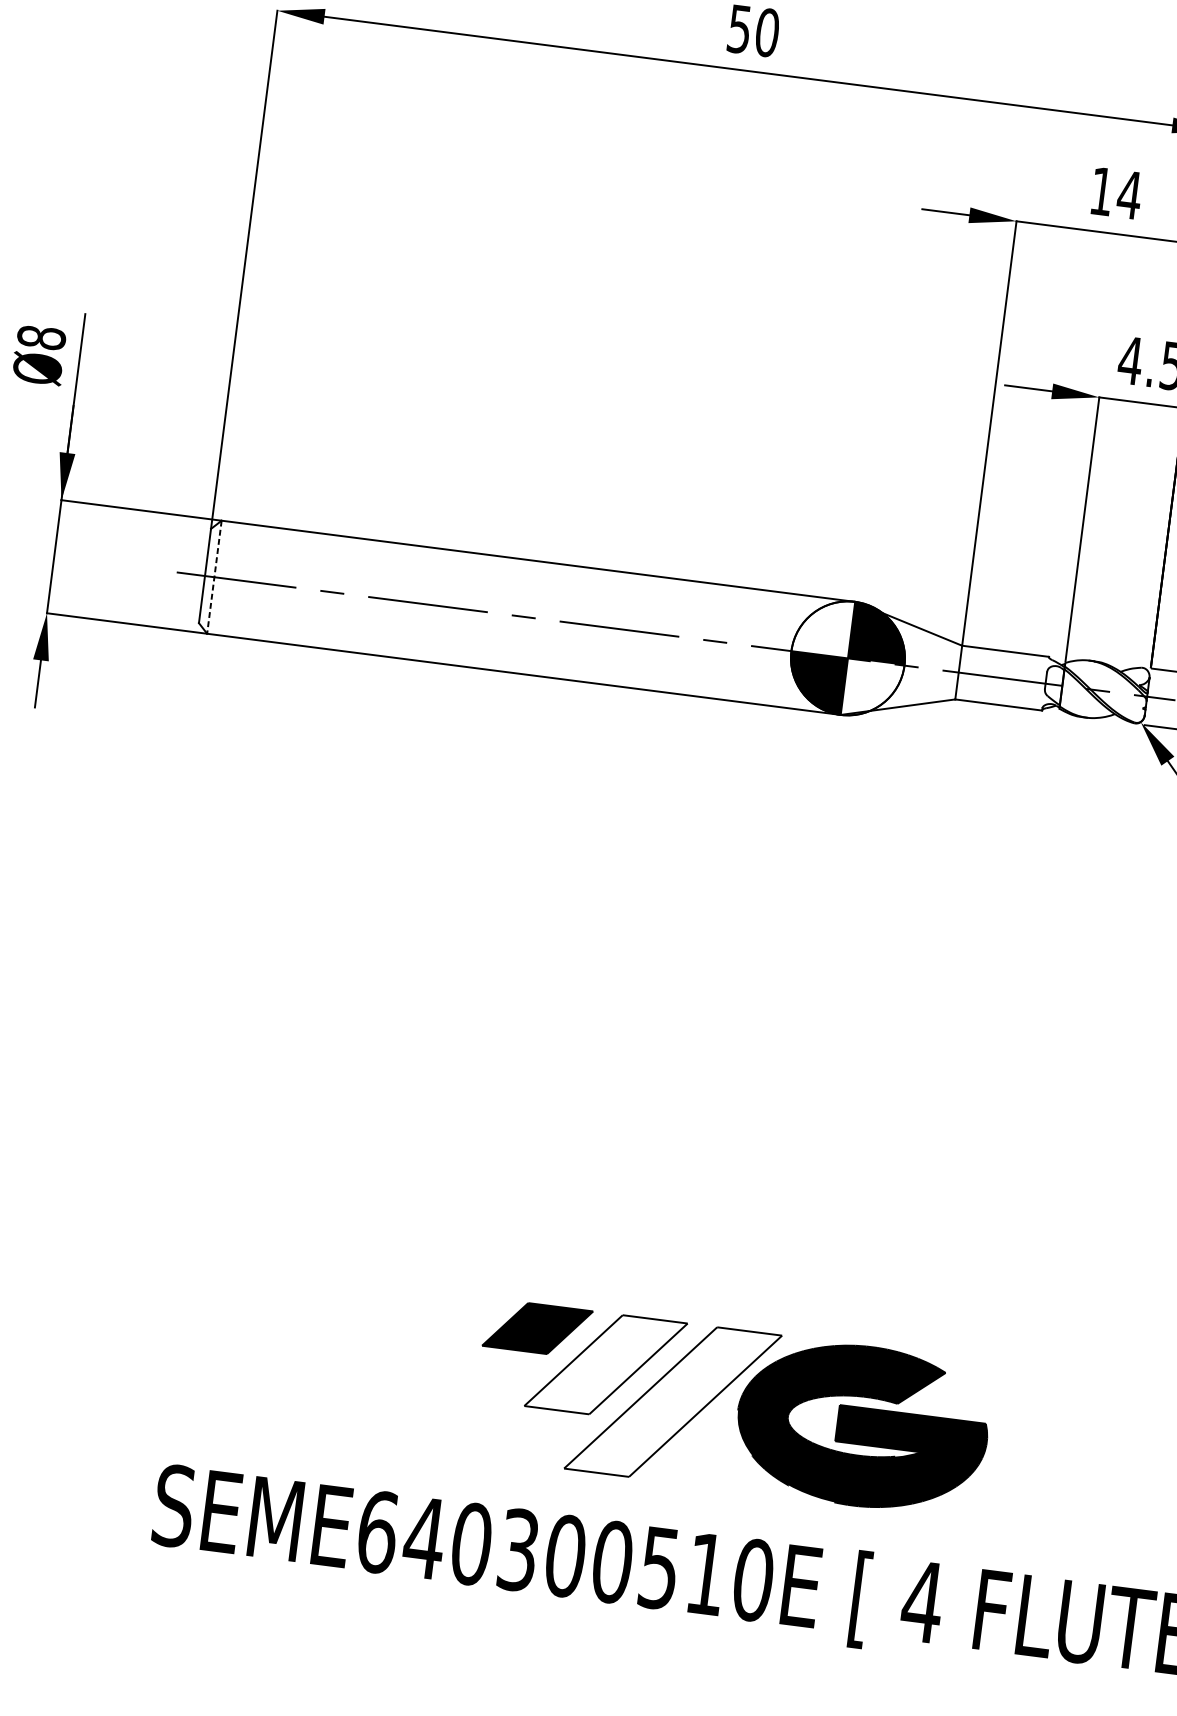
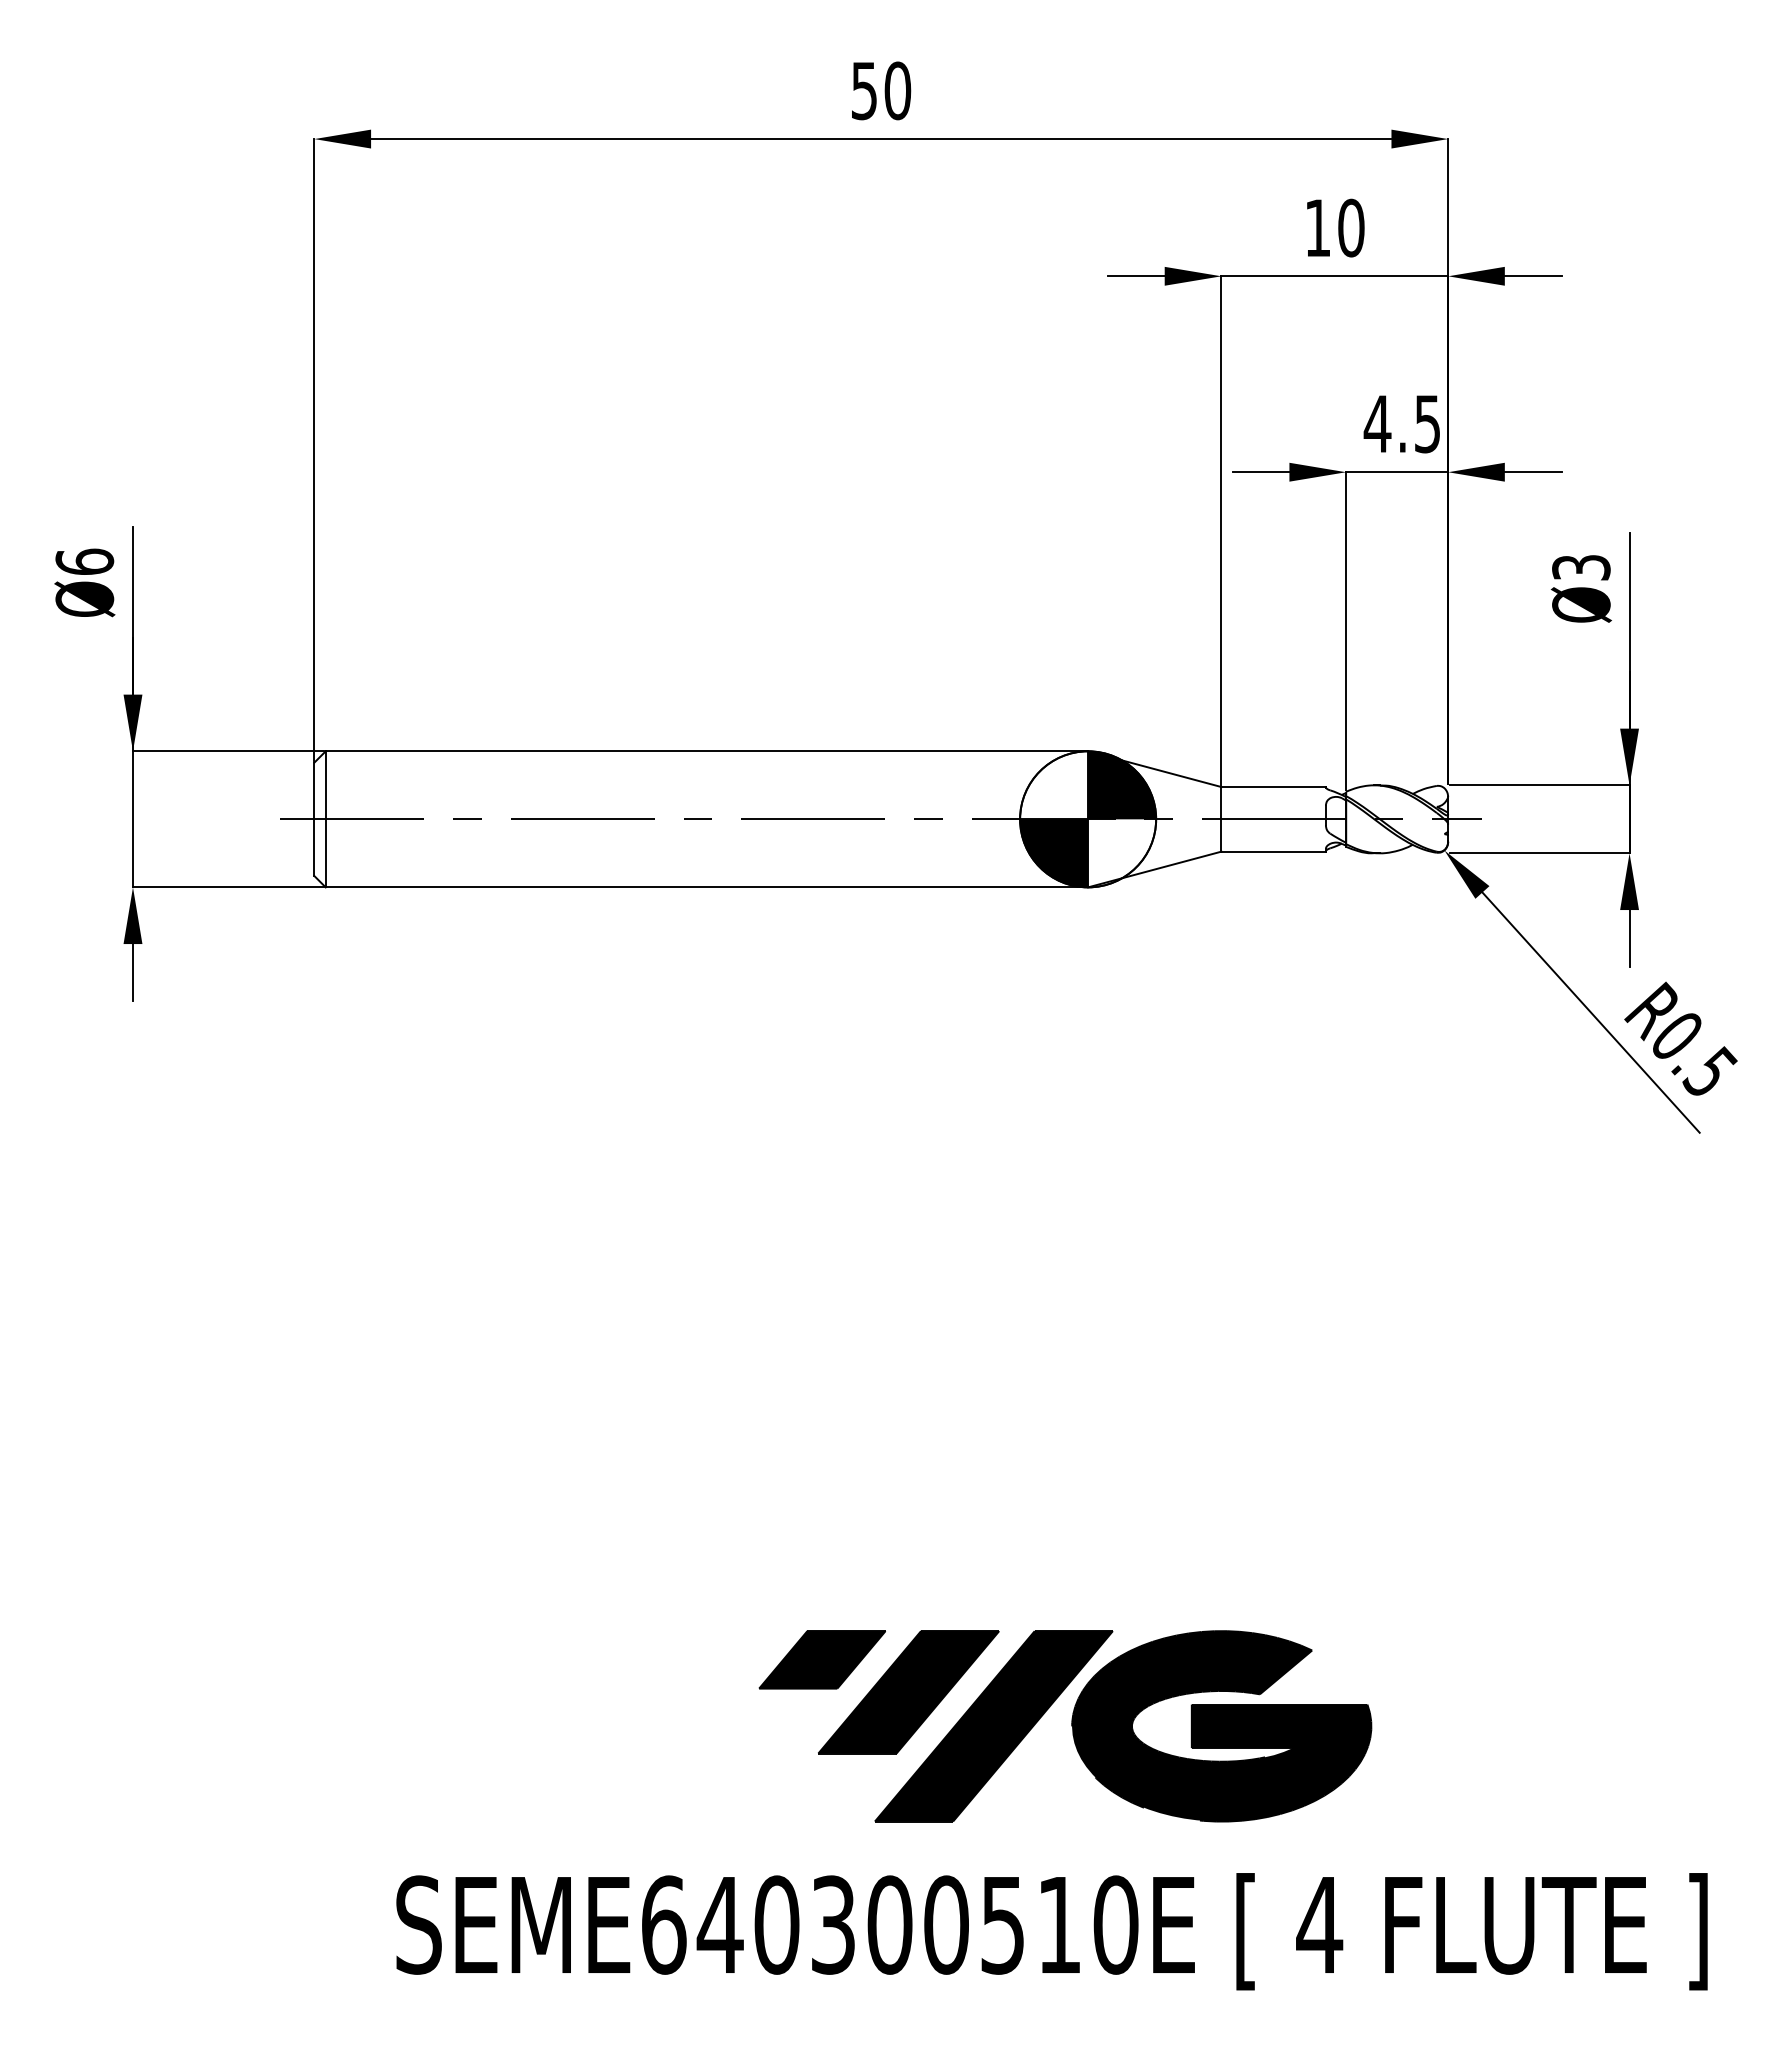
text: (1129, 194) -> (1351, 227), 14 -> 10
text: (41, 337) -> (84, 561), Ø8 -> Ø6
line: (214, 577) -> (325, 819), dashed -> solid
fill: (605, 1364) -> (908, 1692), added
fill: (672, 1402) -> (993, 1726), added

